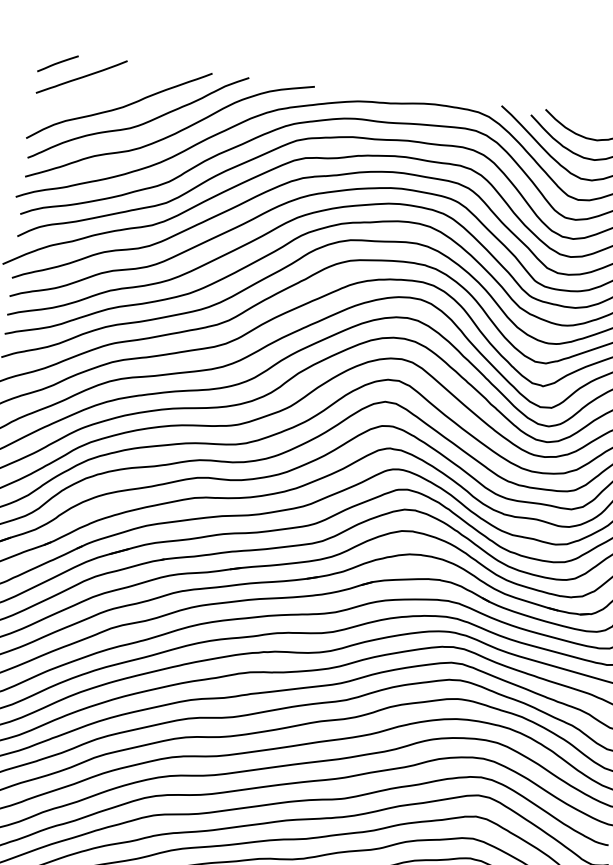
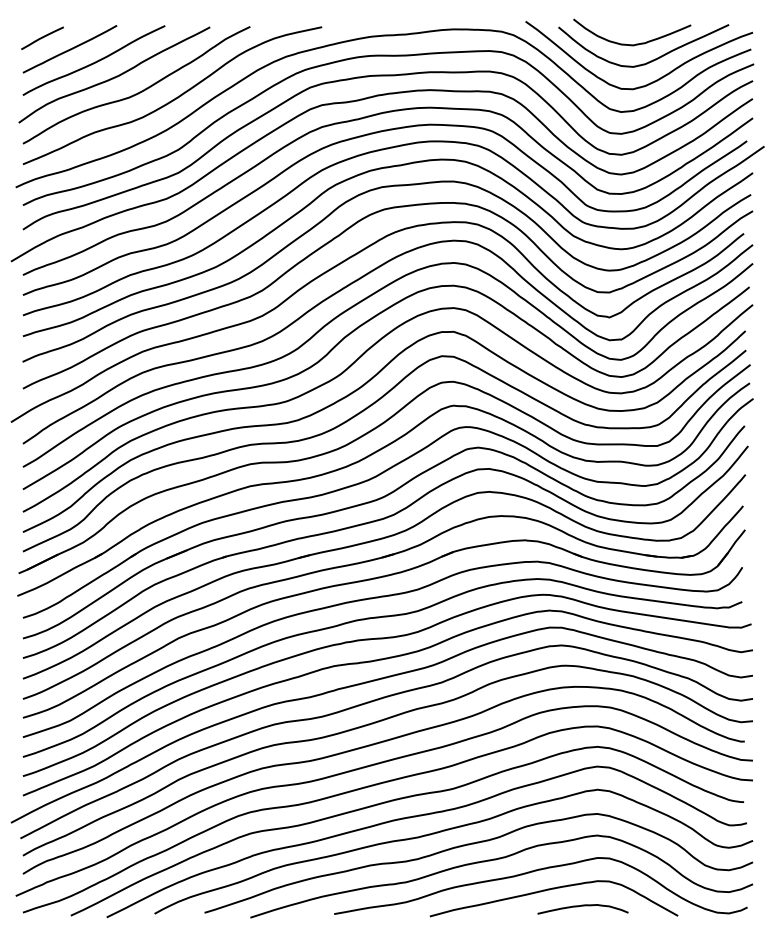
curve: (101, 91) -> (93, 62), added

